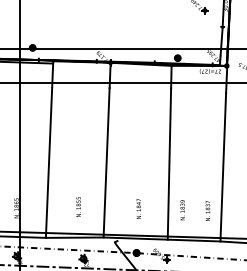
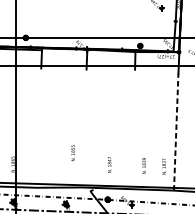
line: (48, 162) -> (38, 128), removed
line: (106, 162) -> (84, 128), removed
line: (169, 163) -> (133, 129), removed
line: (223, 166) -> (176, 131), solid -> dashed
text: (78, 206) -> (73, 152), moved

